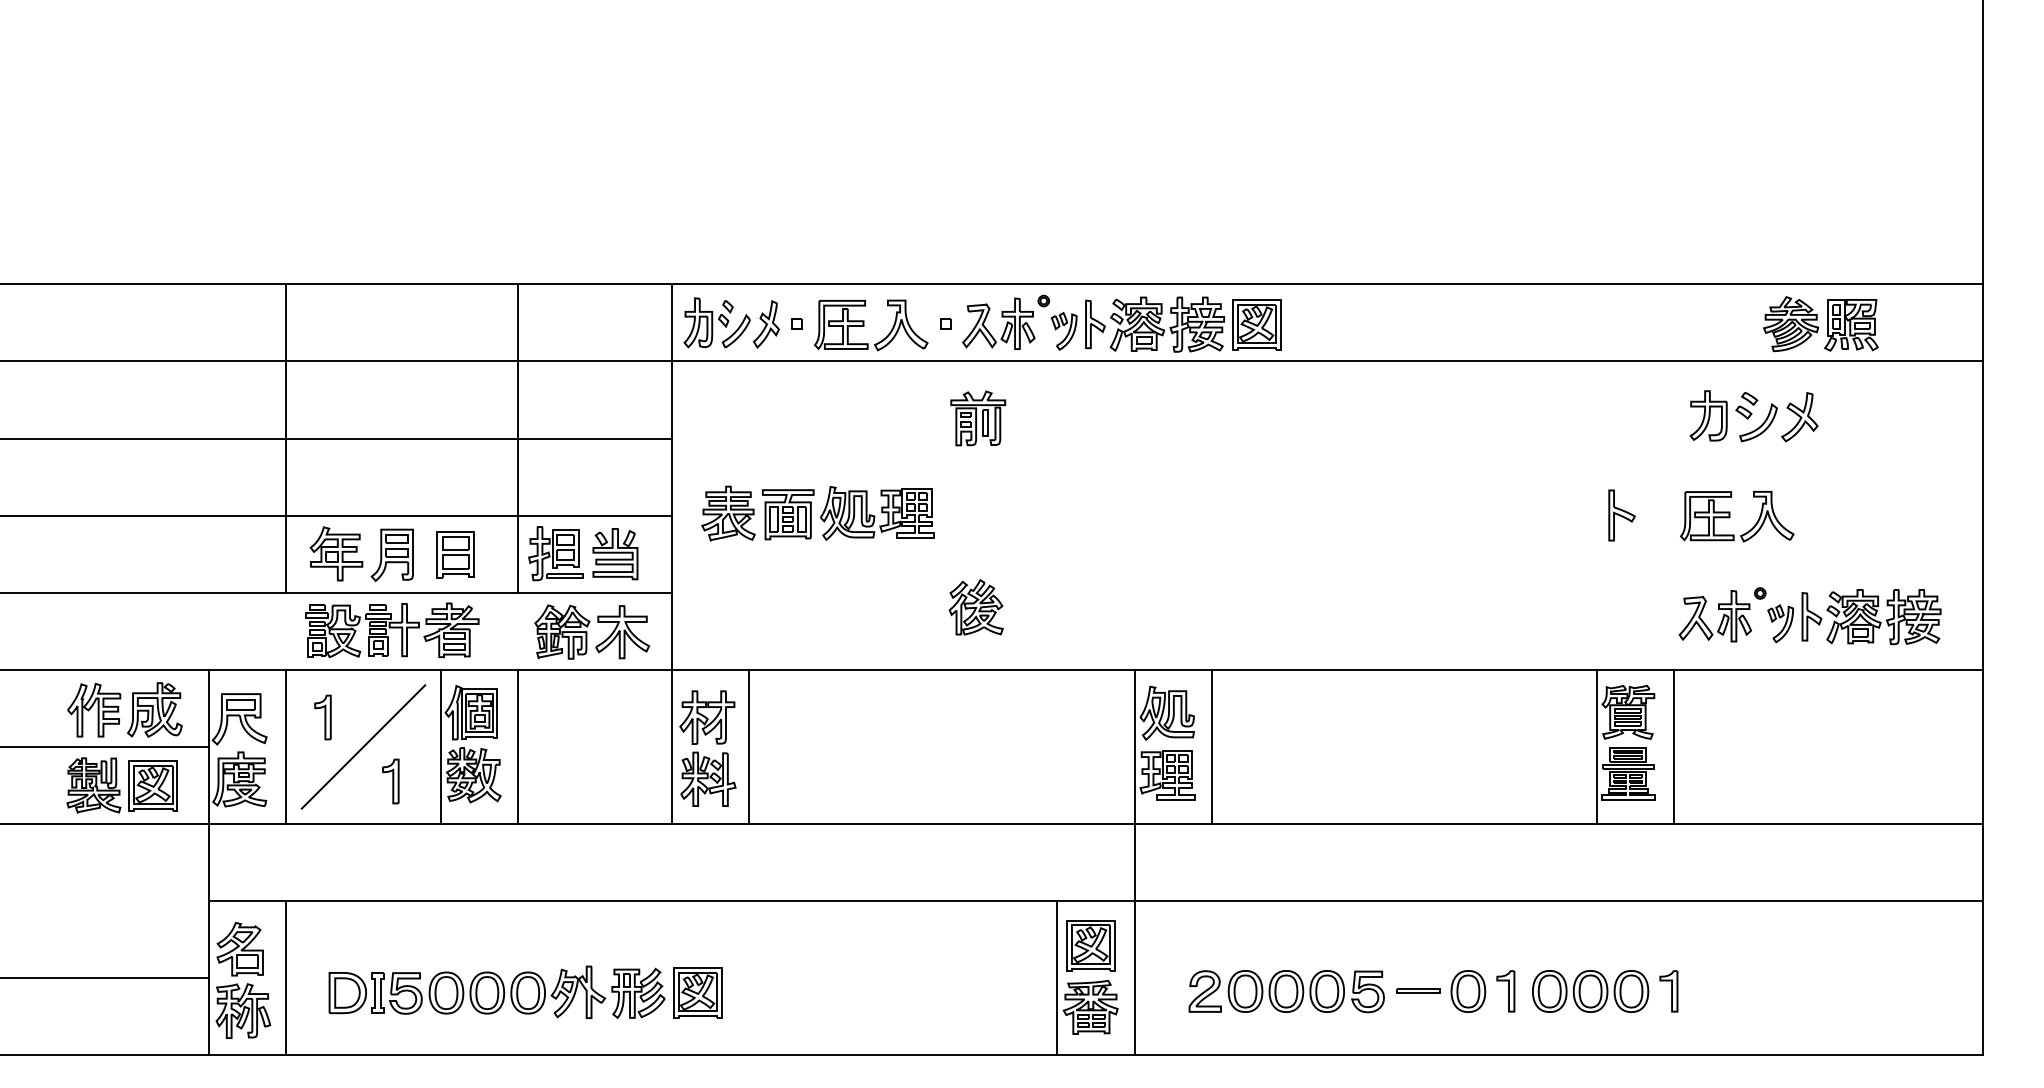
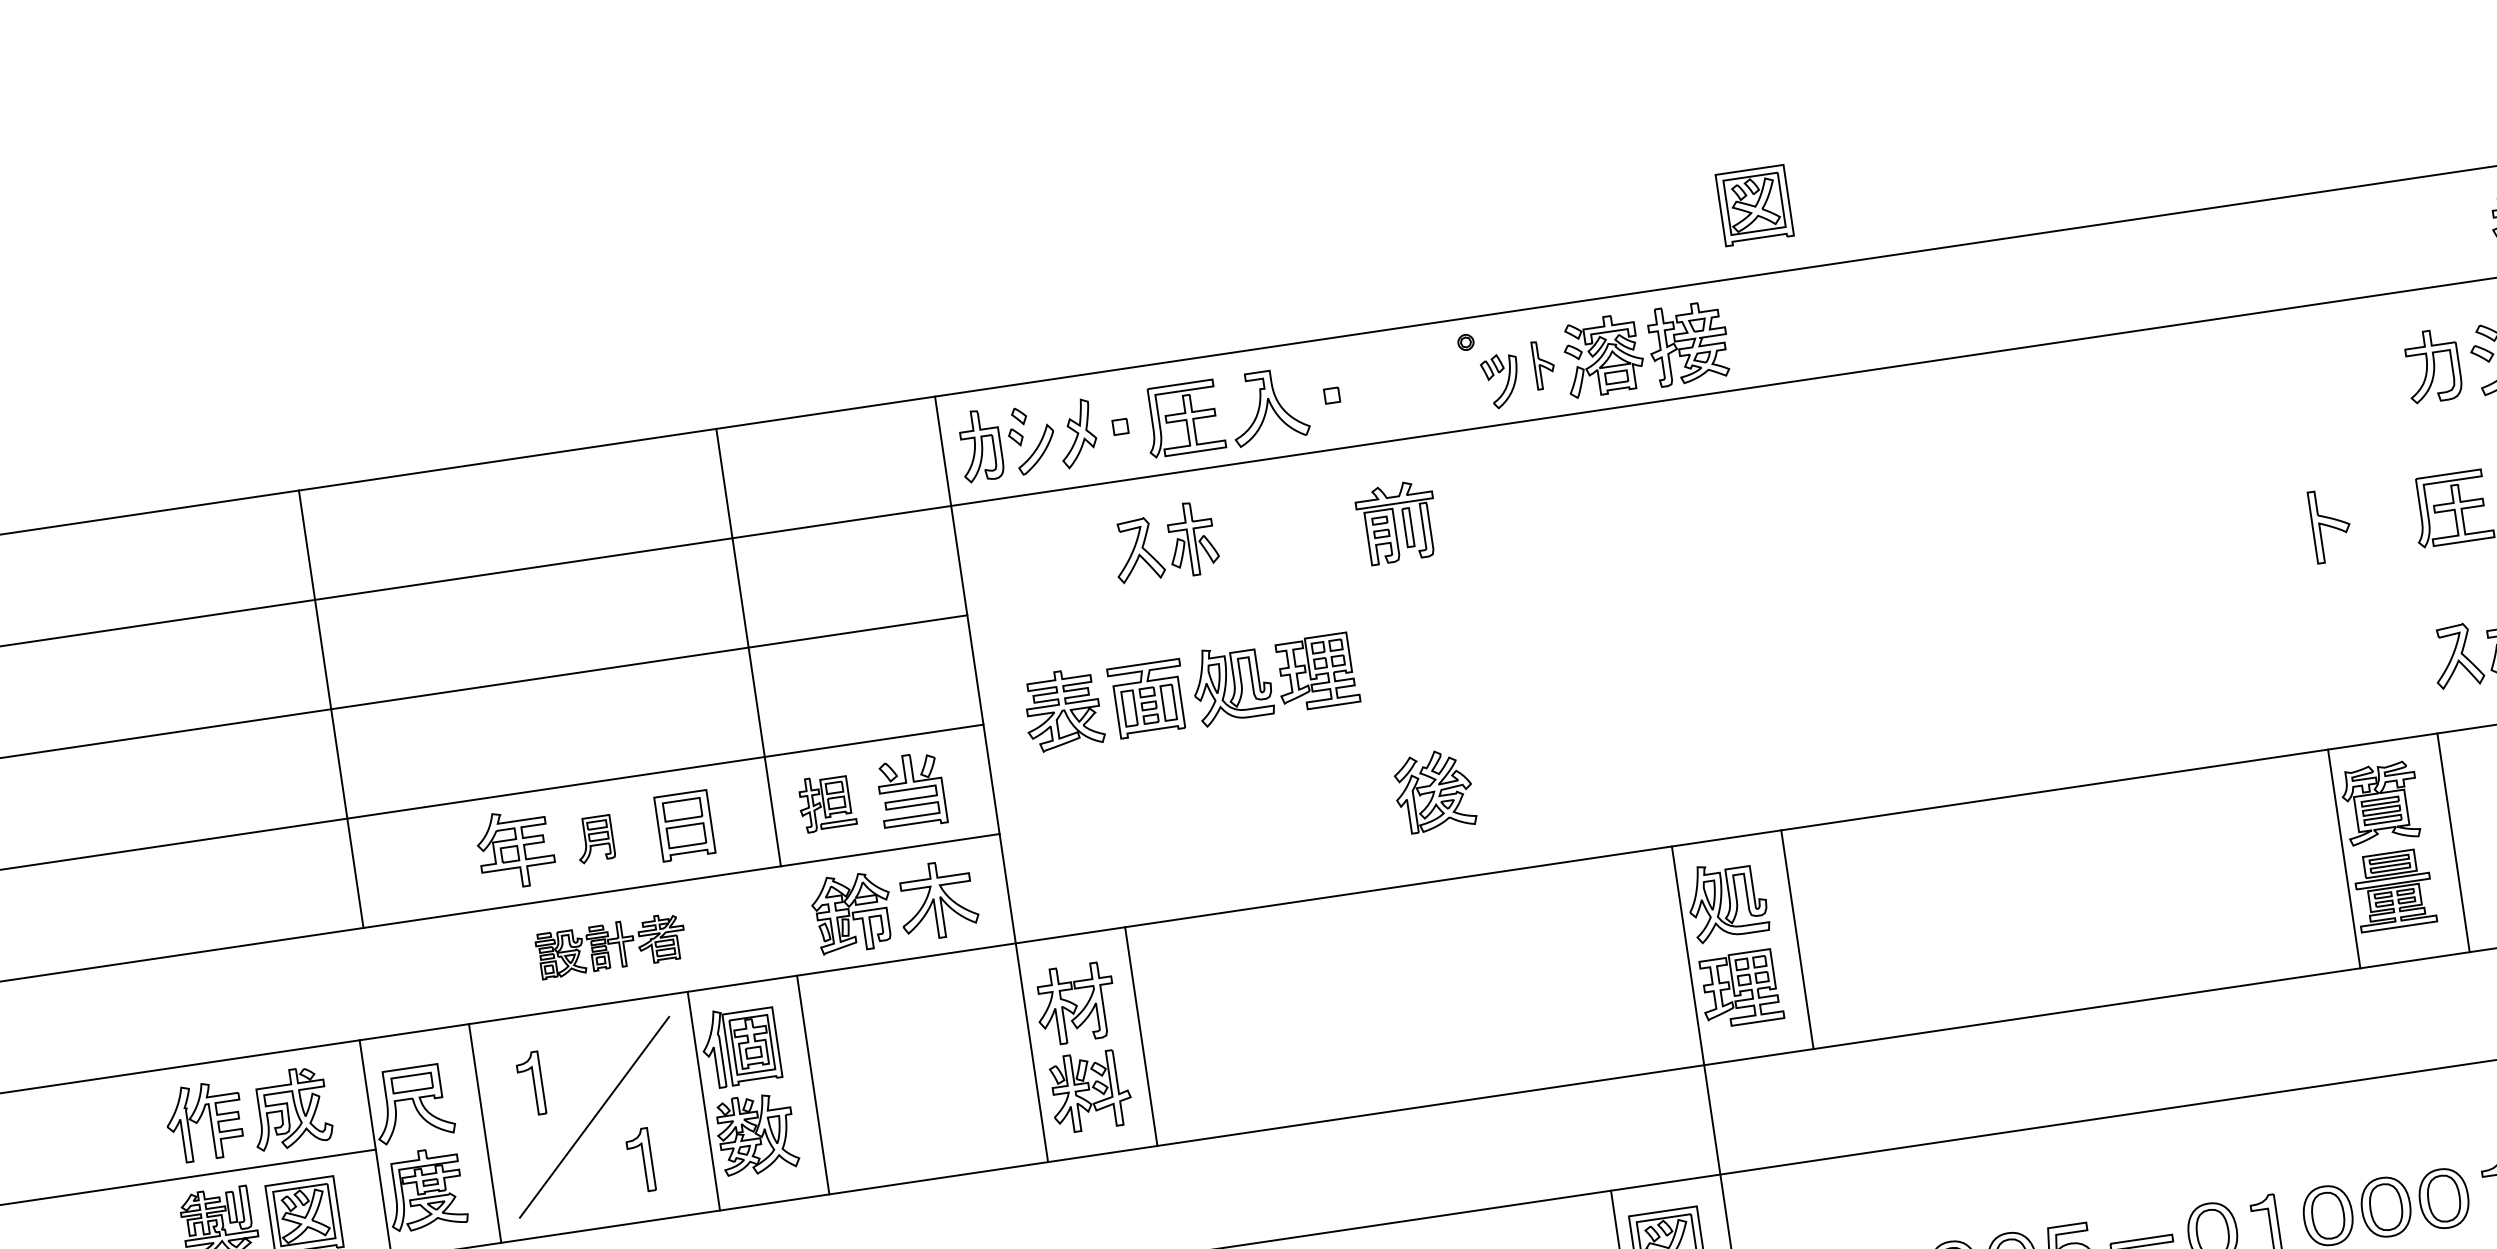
part: (1001, 317) -> (1167, 533), moved
part: (1095, 324) -> (1544, 364), size x0.7
part: (1256, 324) -> (1753, 204), moved
line: (286, 438) -> (331, 709), moved
part: (555, 553) -> (826, 802), size x0.7
part: (391, 554) -> (593, 838), size x0.6
part: (392, 630) -> (611, 946), size x0.6

